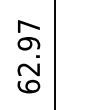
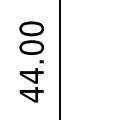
text: (28, 56) -> (31, 61), 62.97 -> 44.00

